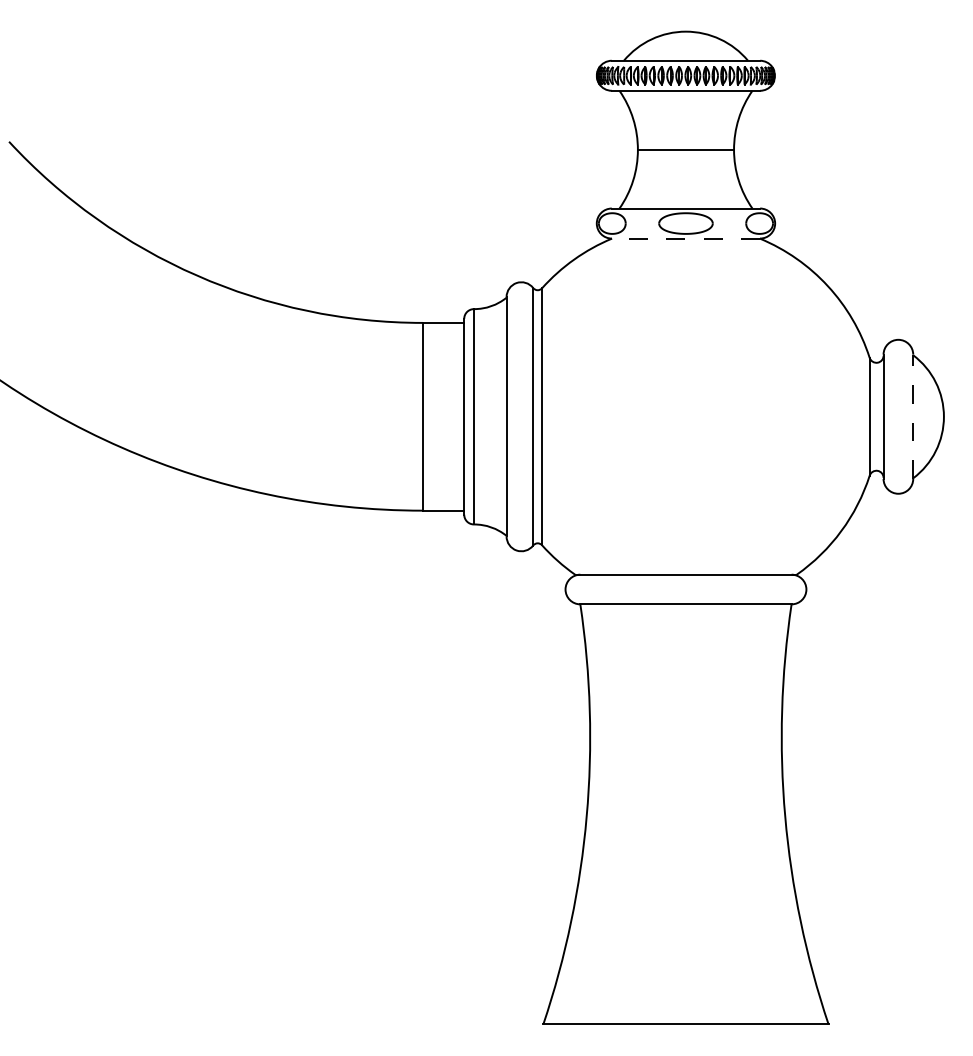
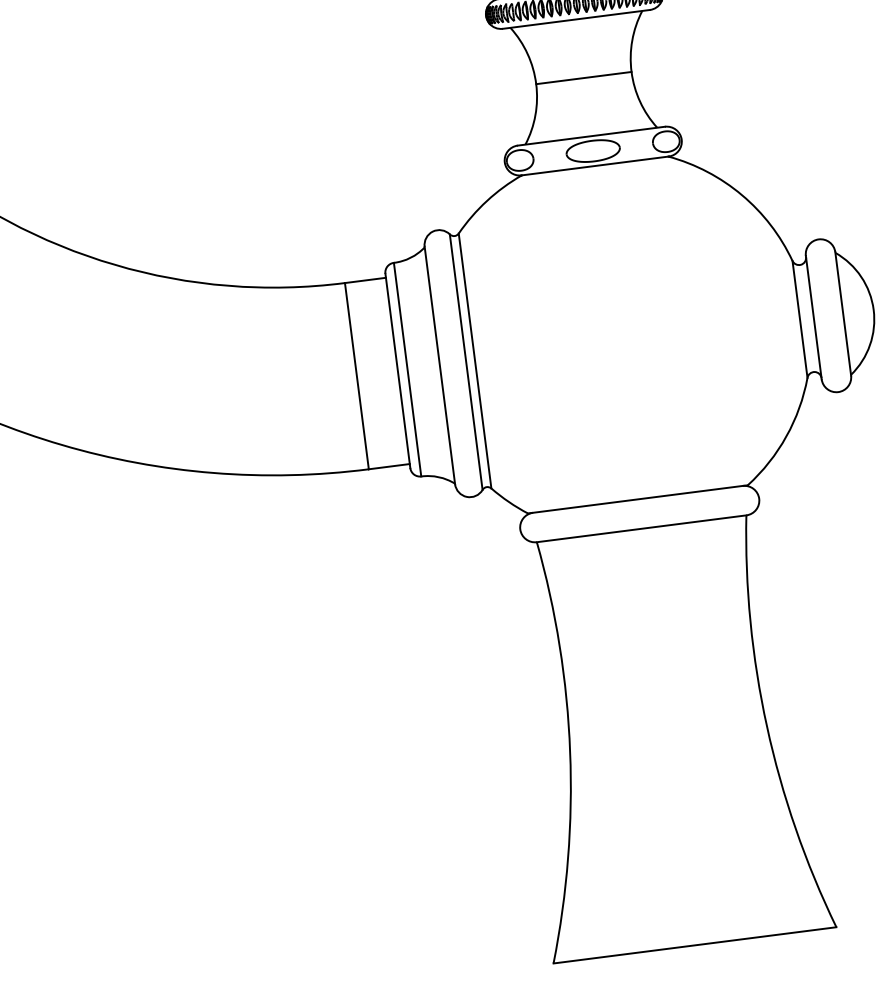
line: (685, 238) -> (594, 165), dashed -> solid
line: (913, 416) -> (843, 313), dashed -> solid

